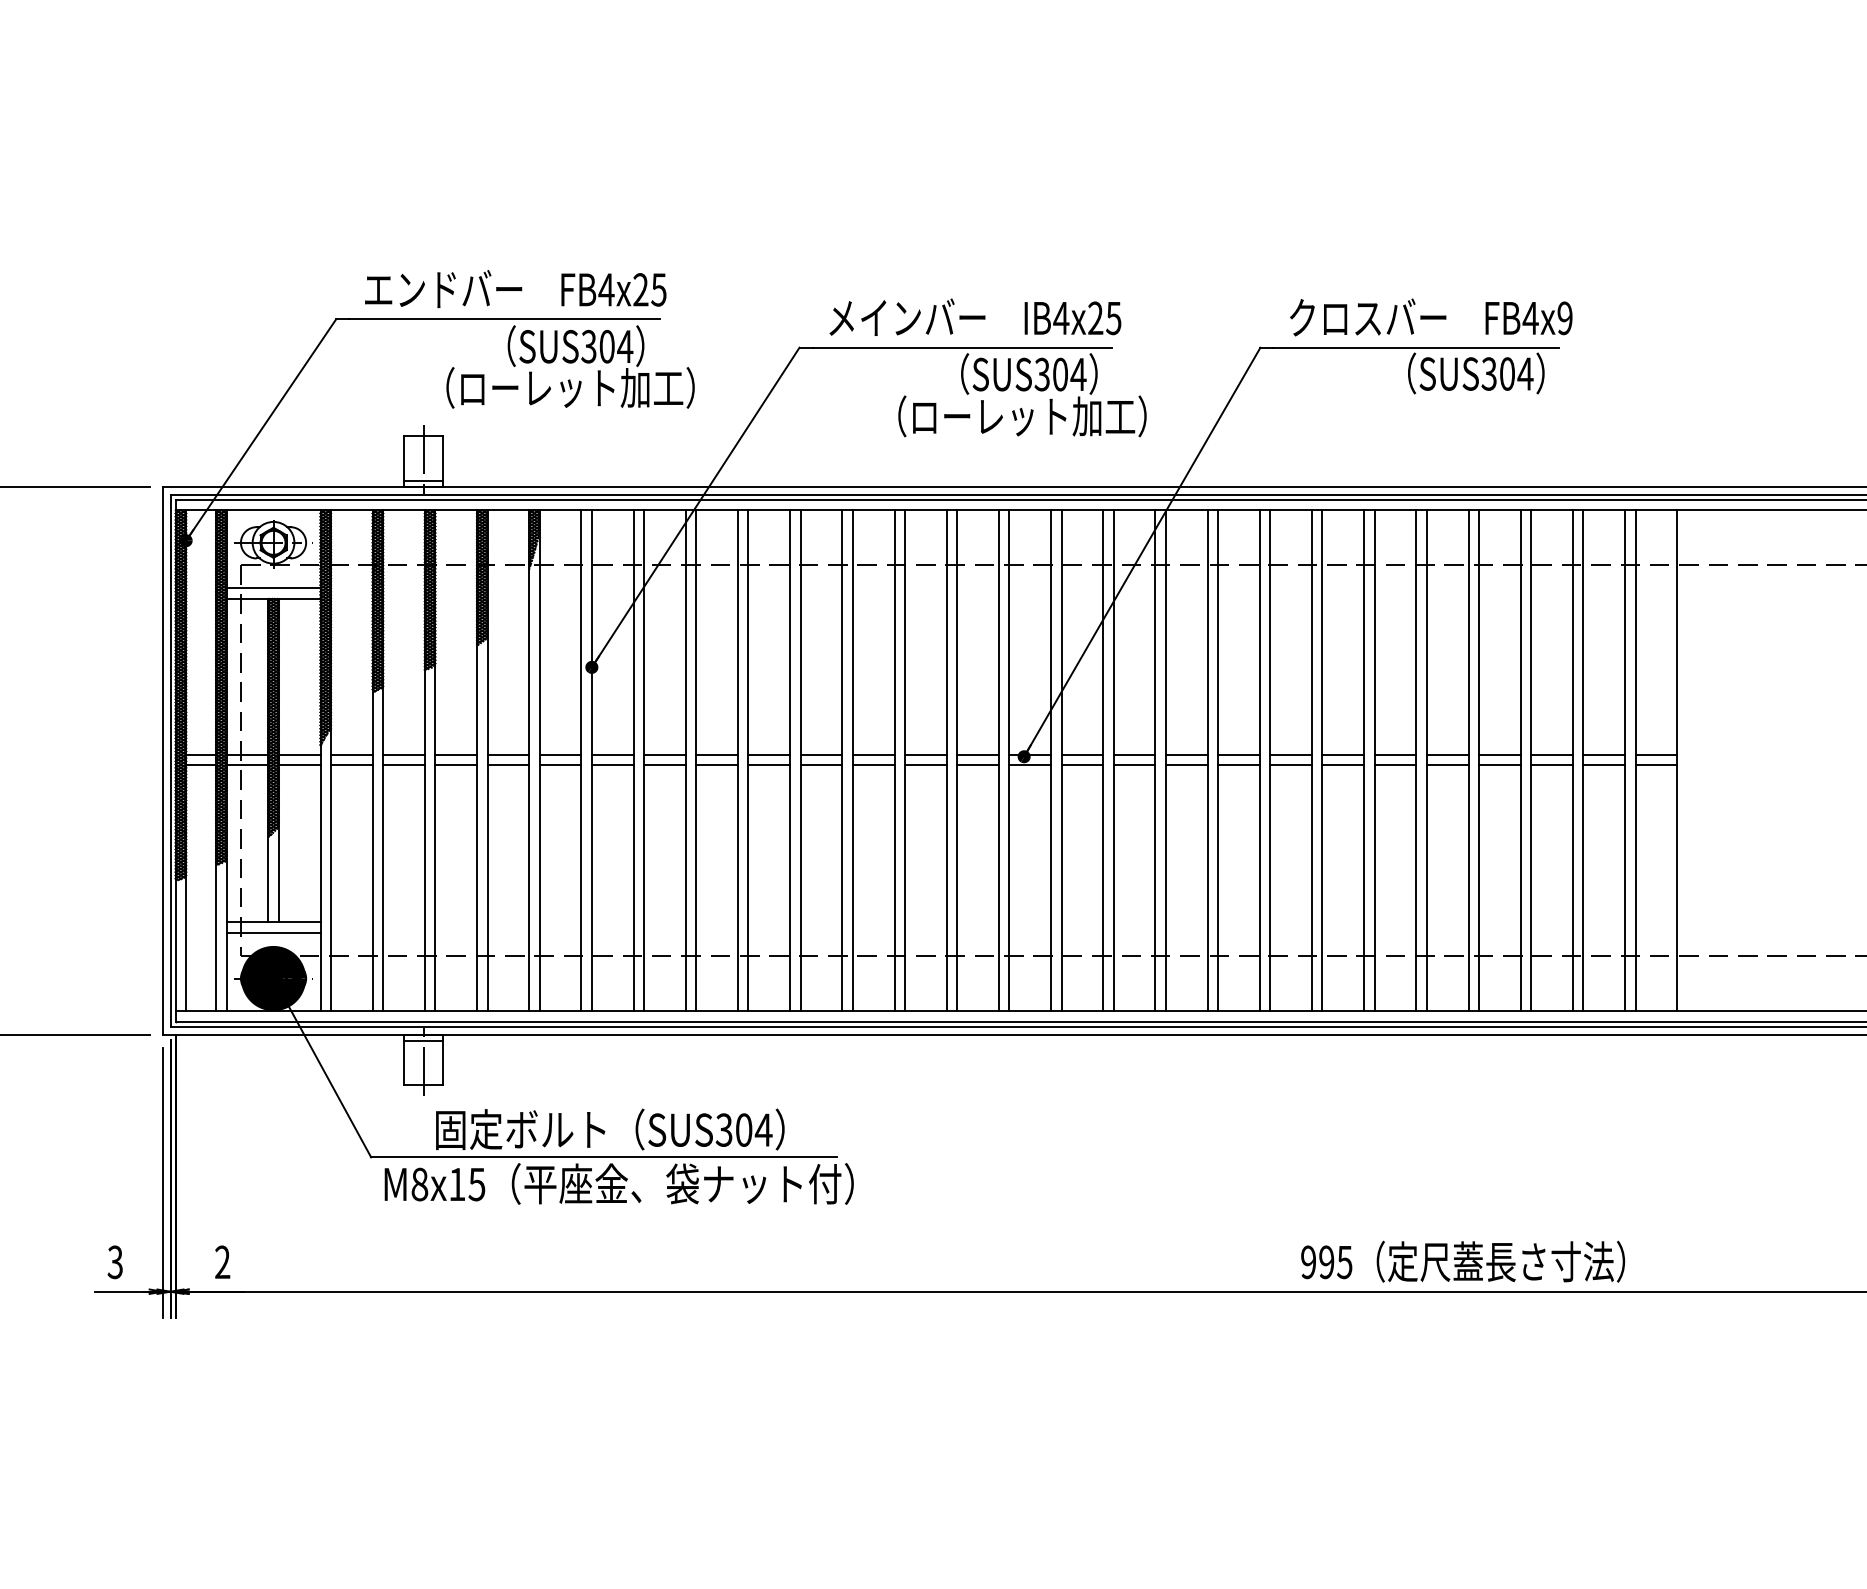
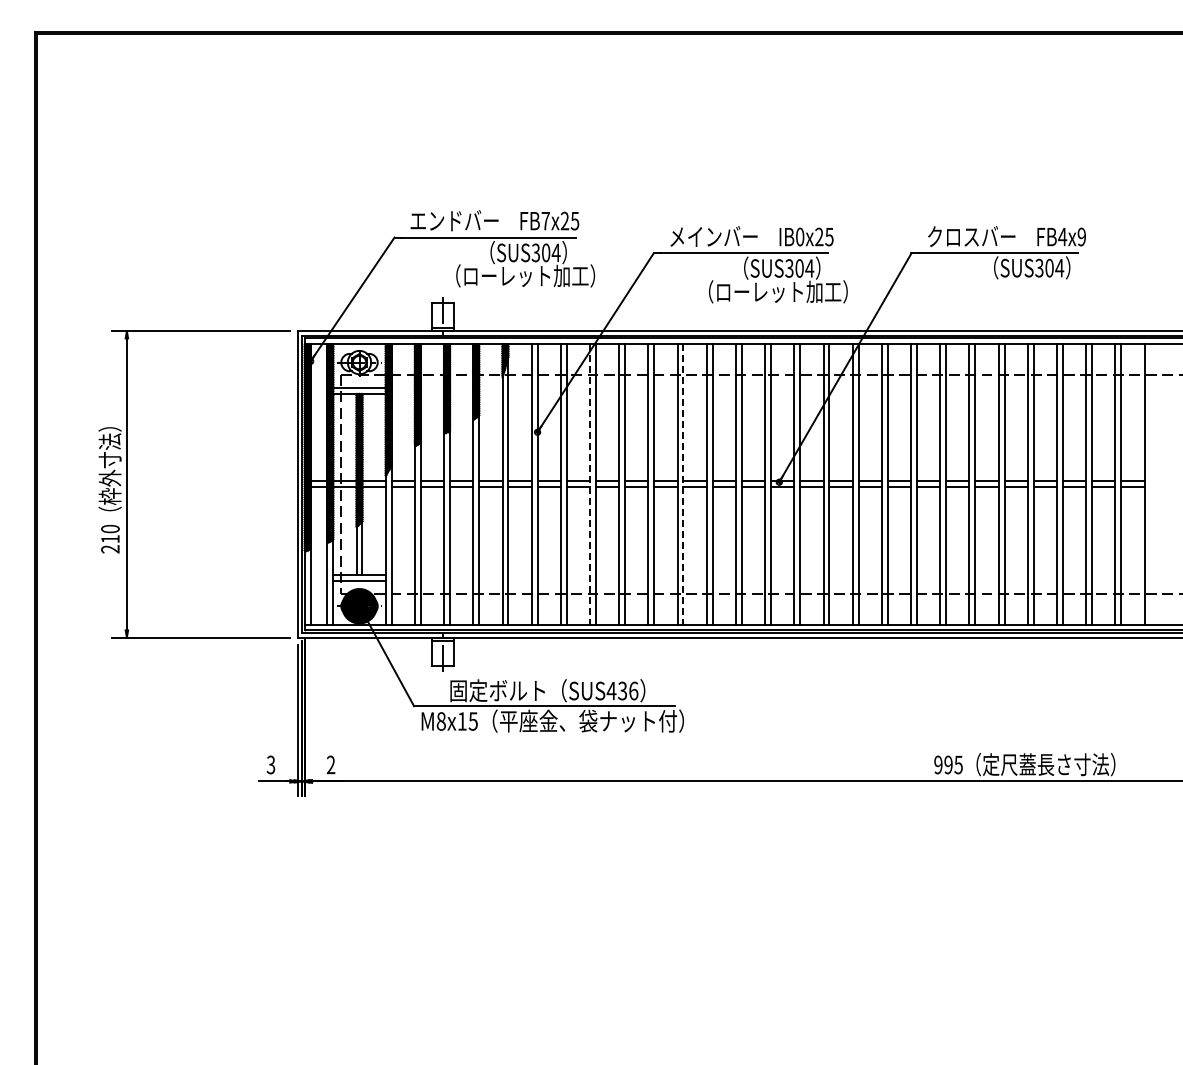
text: (606, 290) -> (545, 221), FB4x25 -> FB7x25
text: (1060, 317) -> (799, 236), IB4x25 -> IB0x25
line: (686, 760) -> (590, 484), solid -> dashed
line: (852, 760) -> (683, 484), solid -> dashed
text: (743, 1129) -> (622, 690), SUS304 -> SUS436

